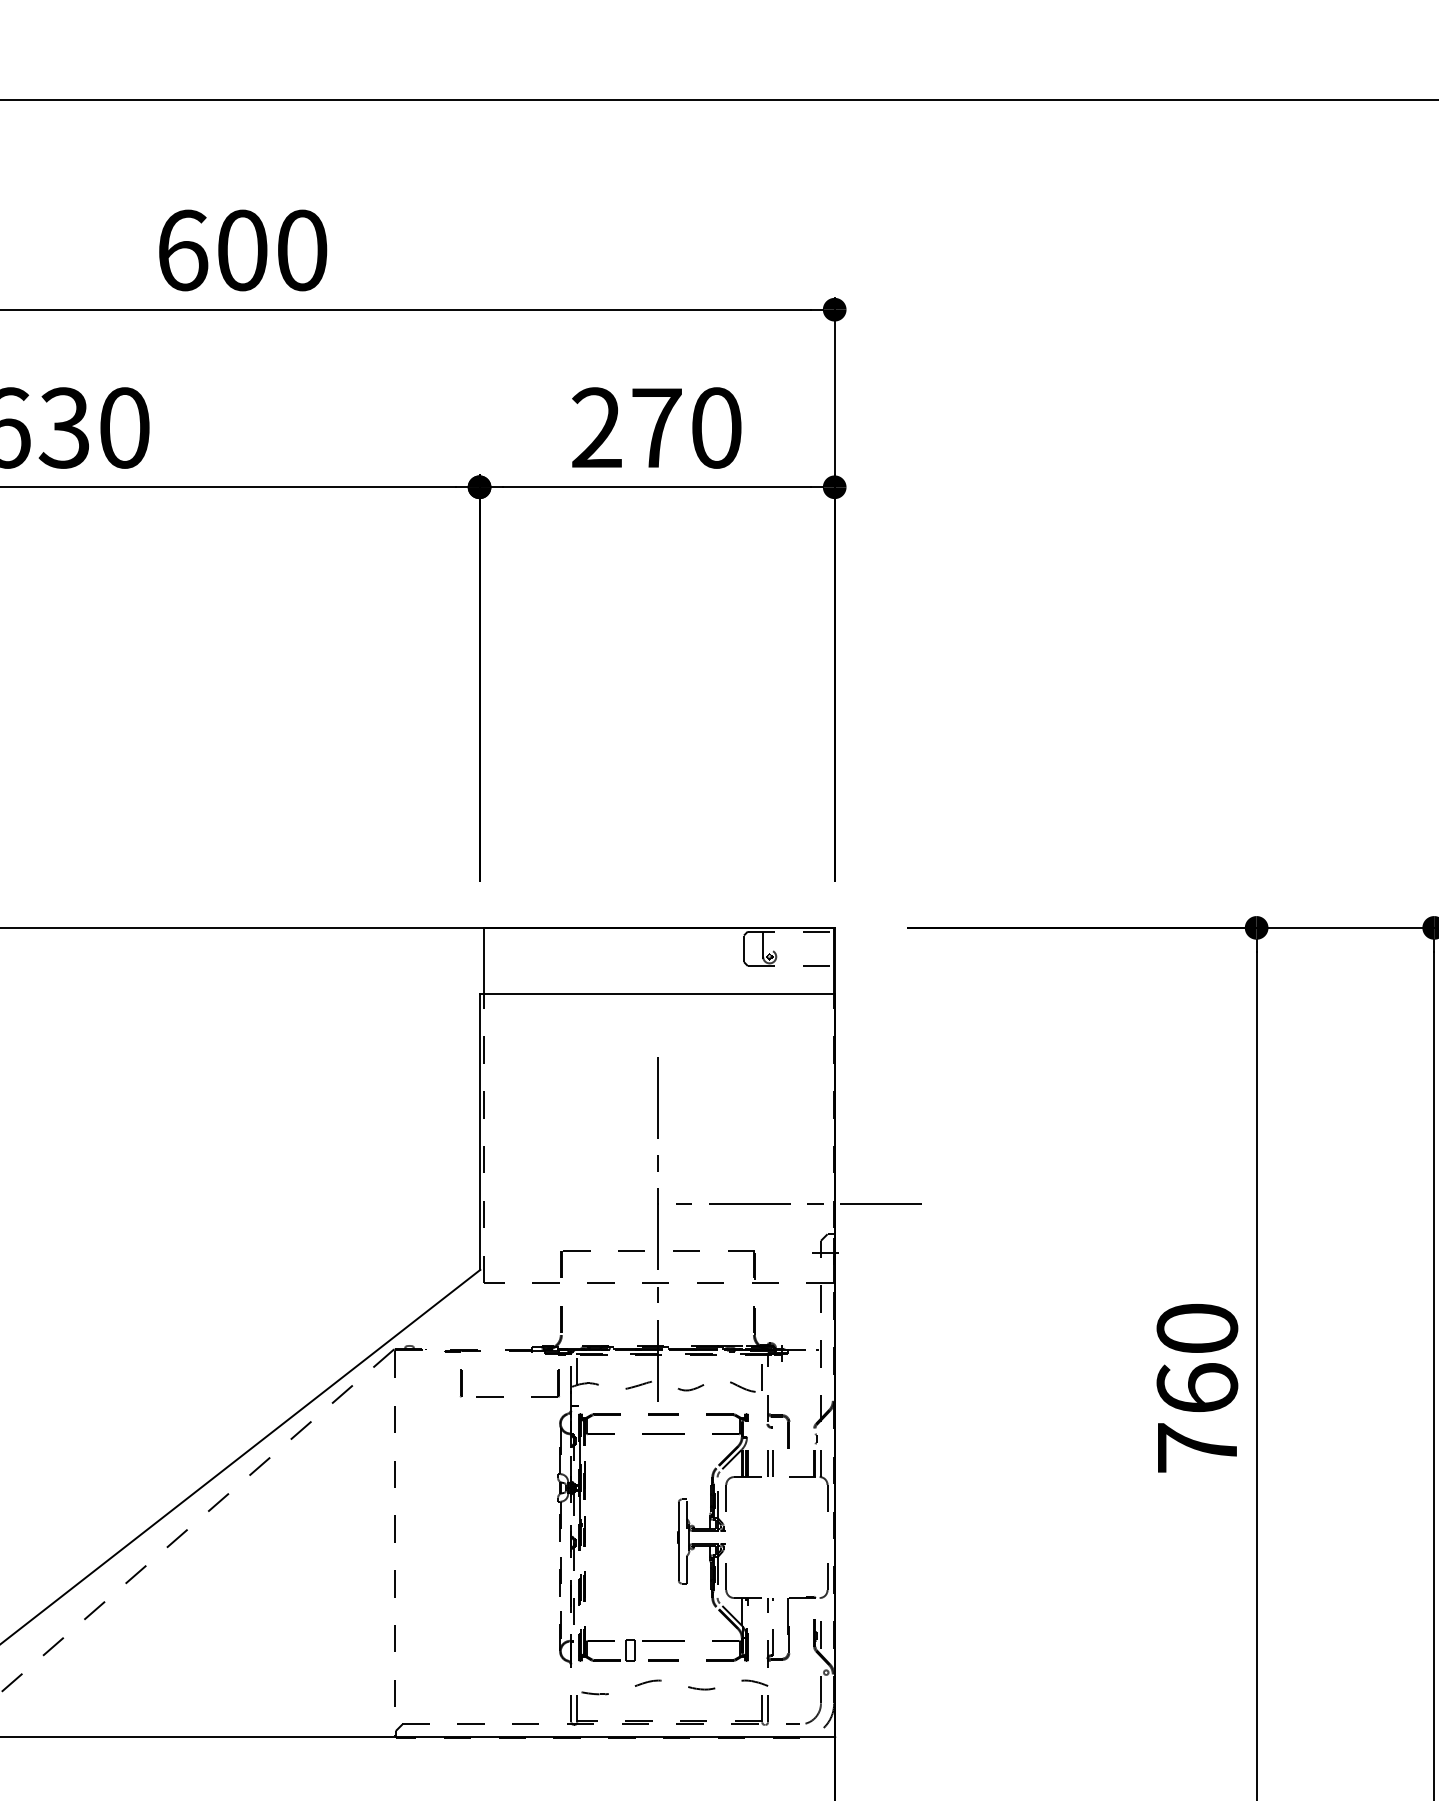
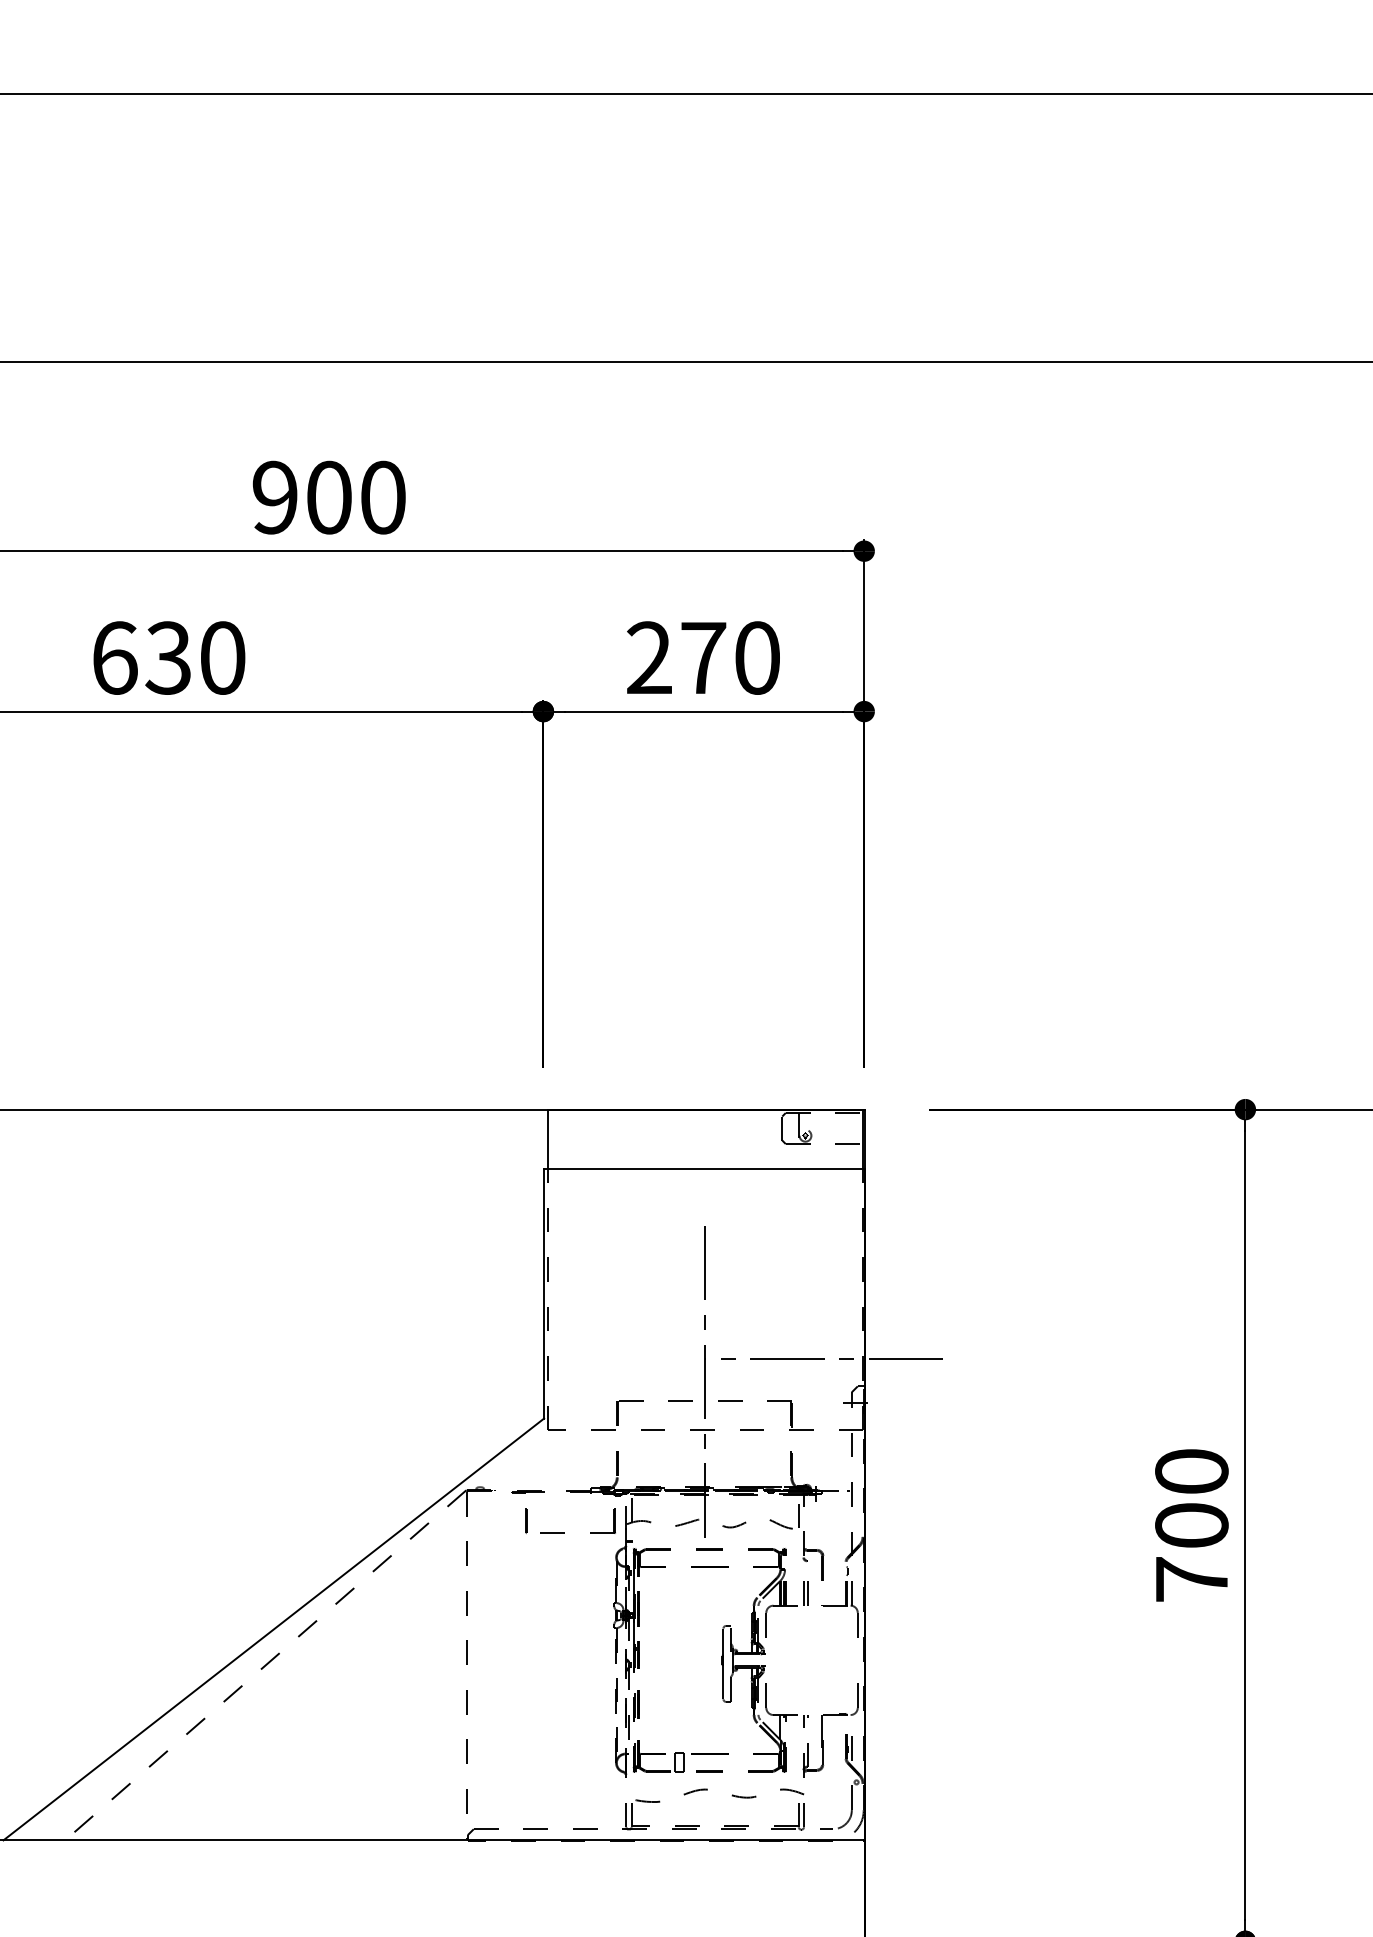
text: (182, 250) -> (275, 497), 600 -> 900
text: (1196, 1387) -> (1191, 1524), 760 -> 700

